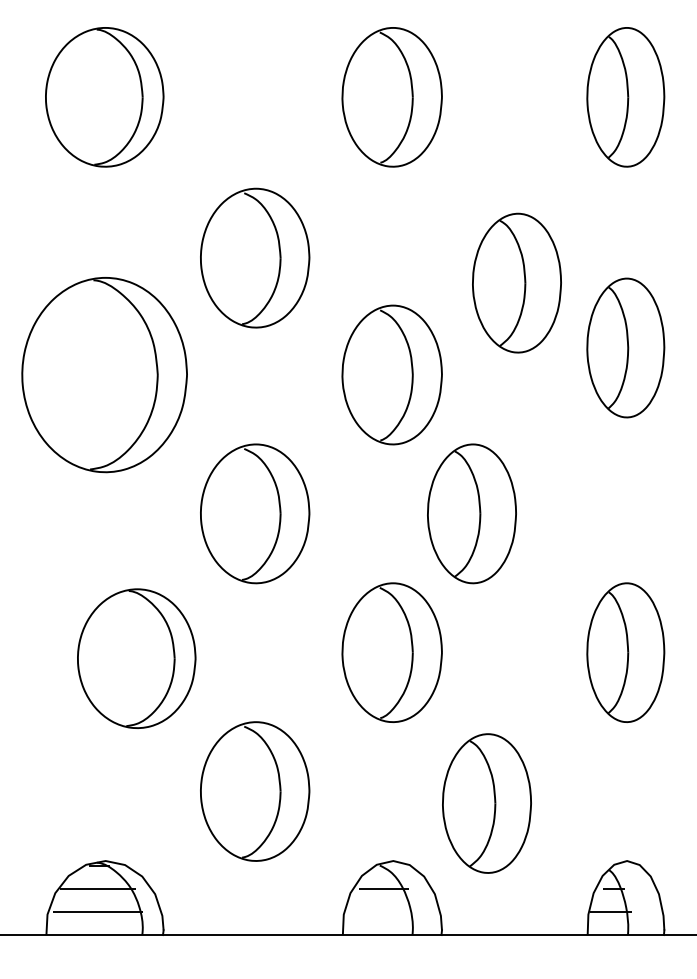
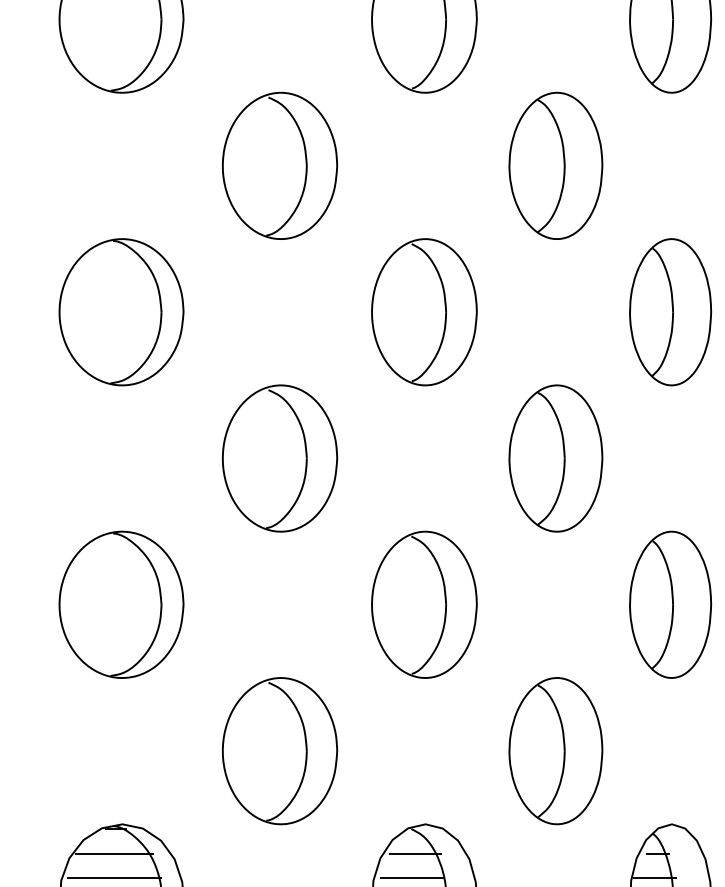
part: (255, 257) -> (280, 165), moved
part: (516, 282) -> (555, 165), moved
part: (625, 347) -> (670, 311), moved
part: (104, 374) -> (121, 311), size x0.71
part: (471, 513) -> (555, 458), moved
part: (136, 658) -> (121, 604), moved
part: (486, 803) -> (555, 751), moved
line: (380, 911) -> (412, 877), added

